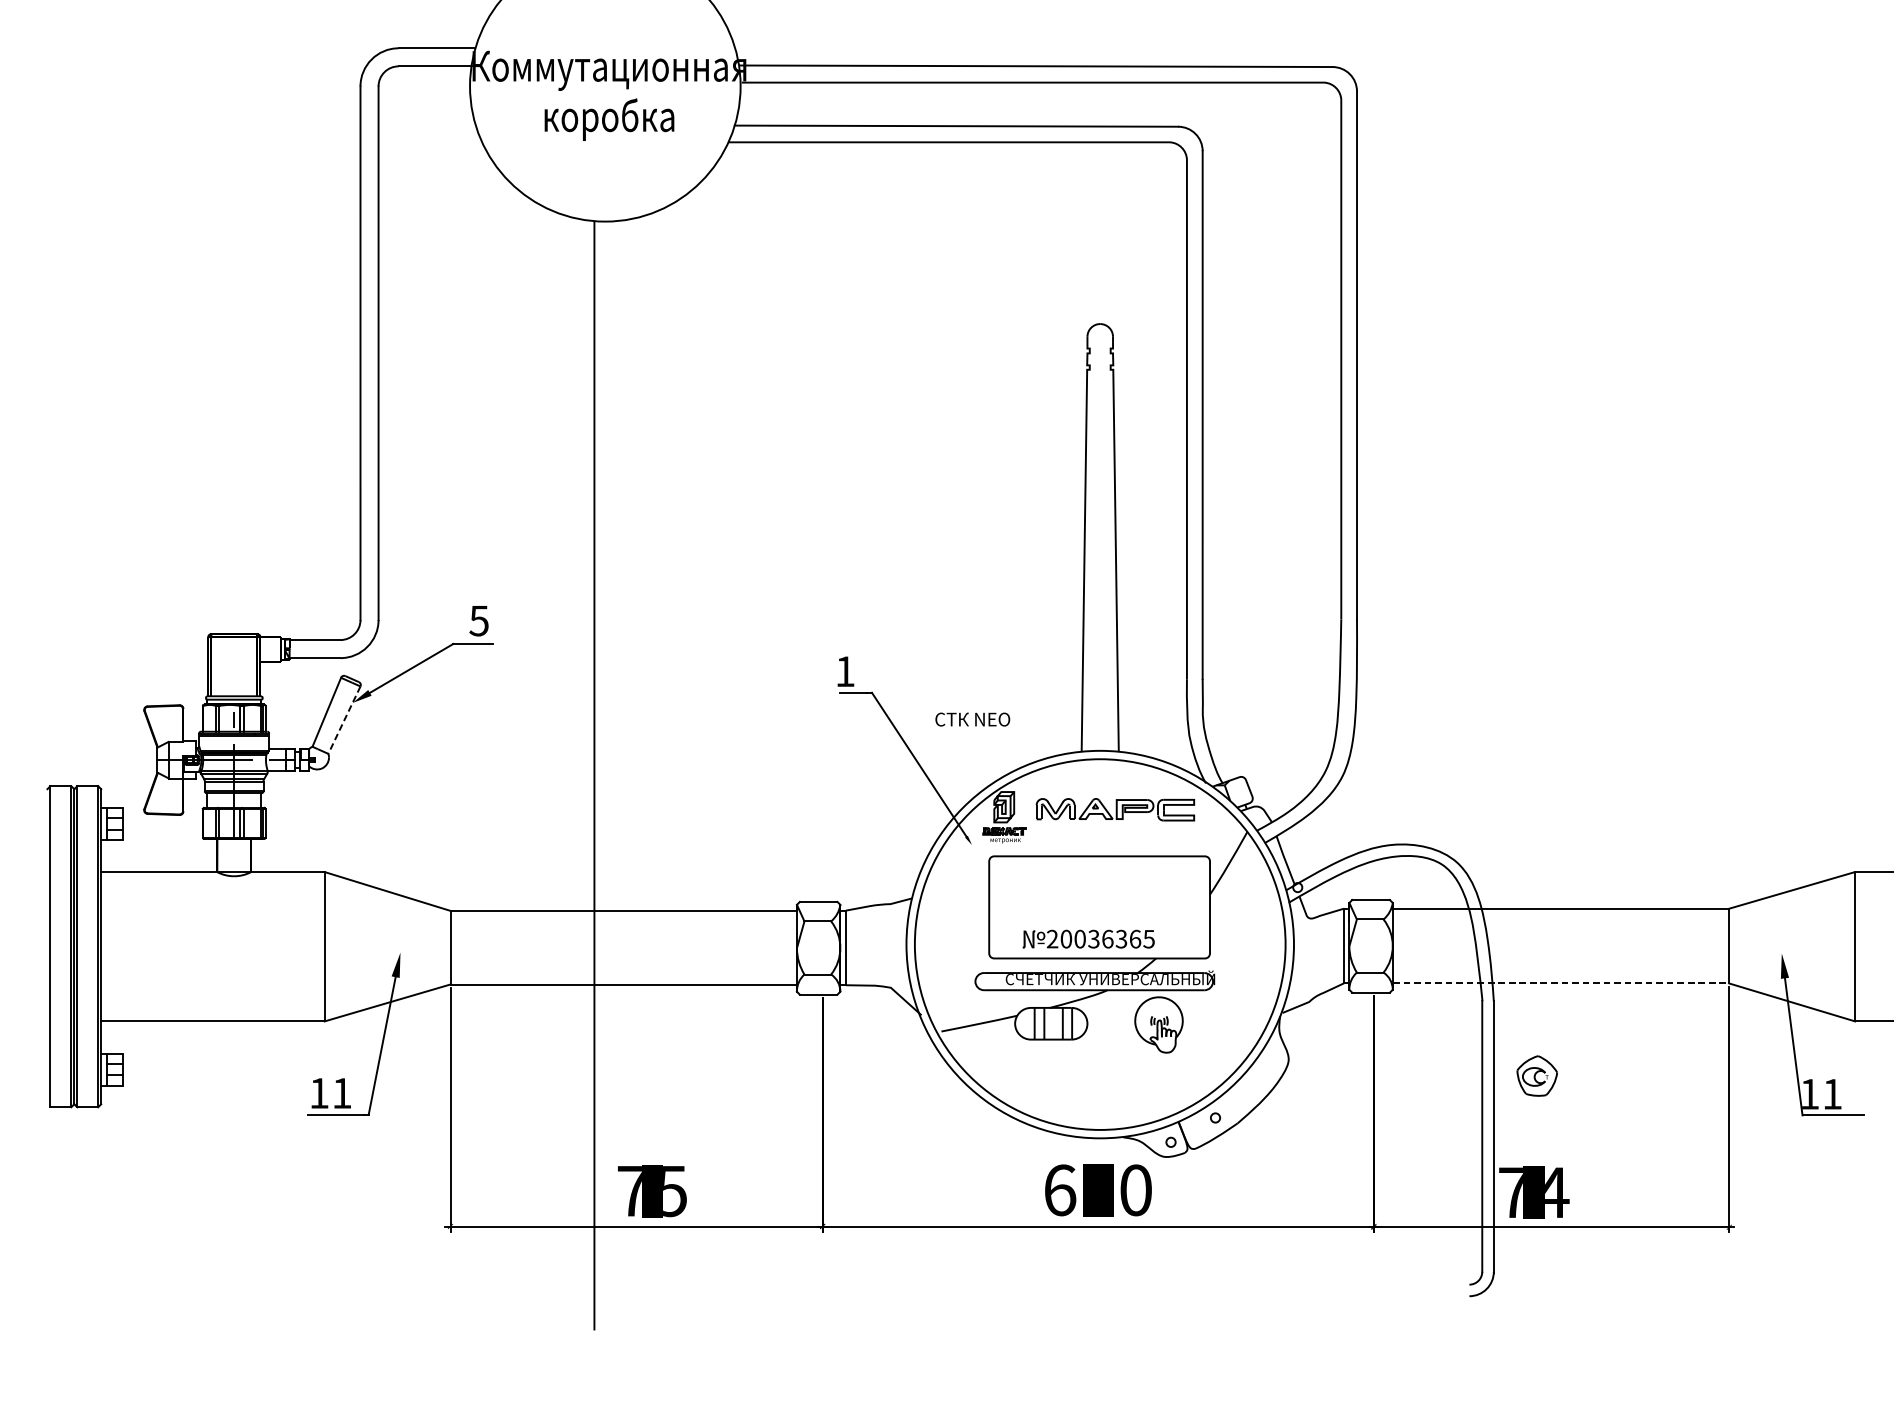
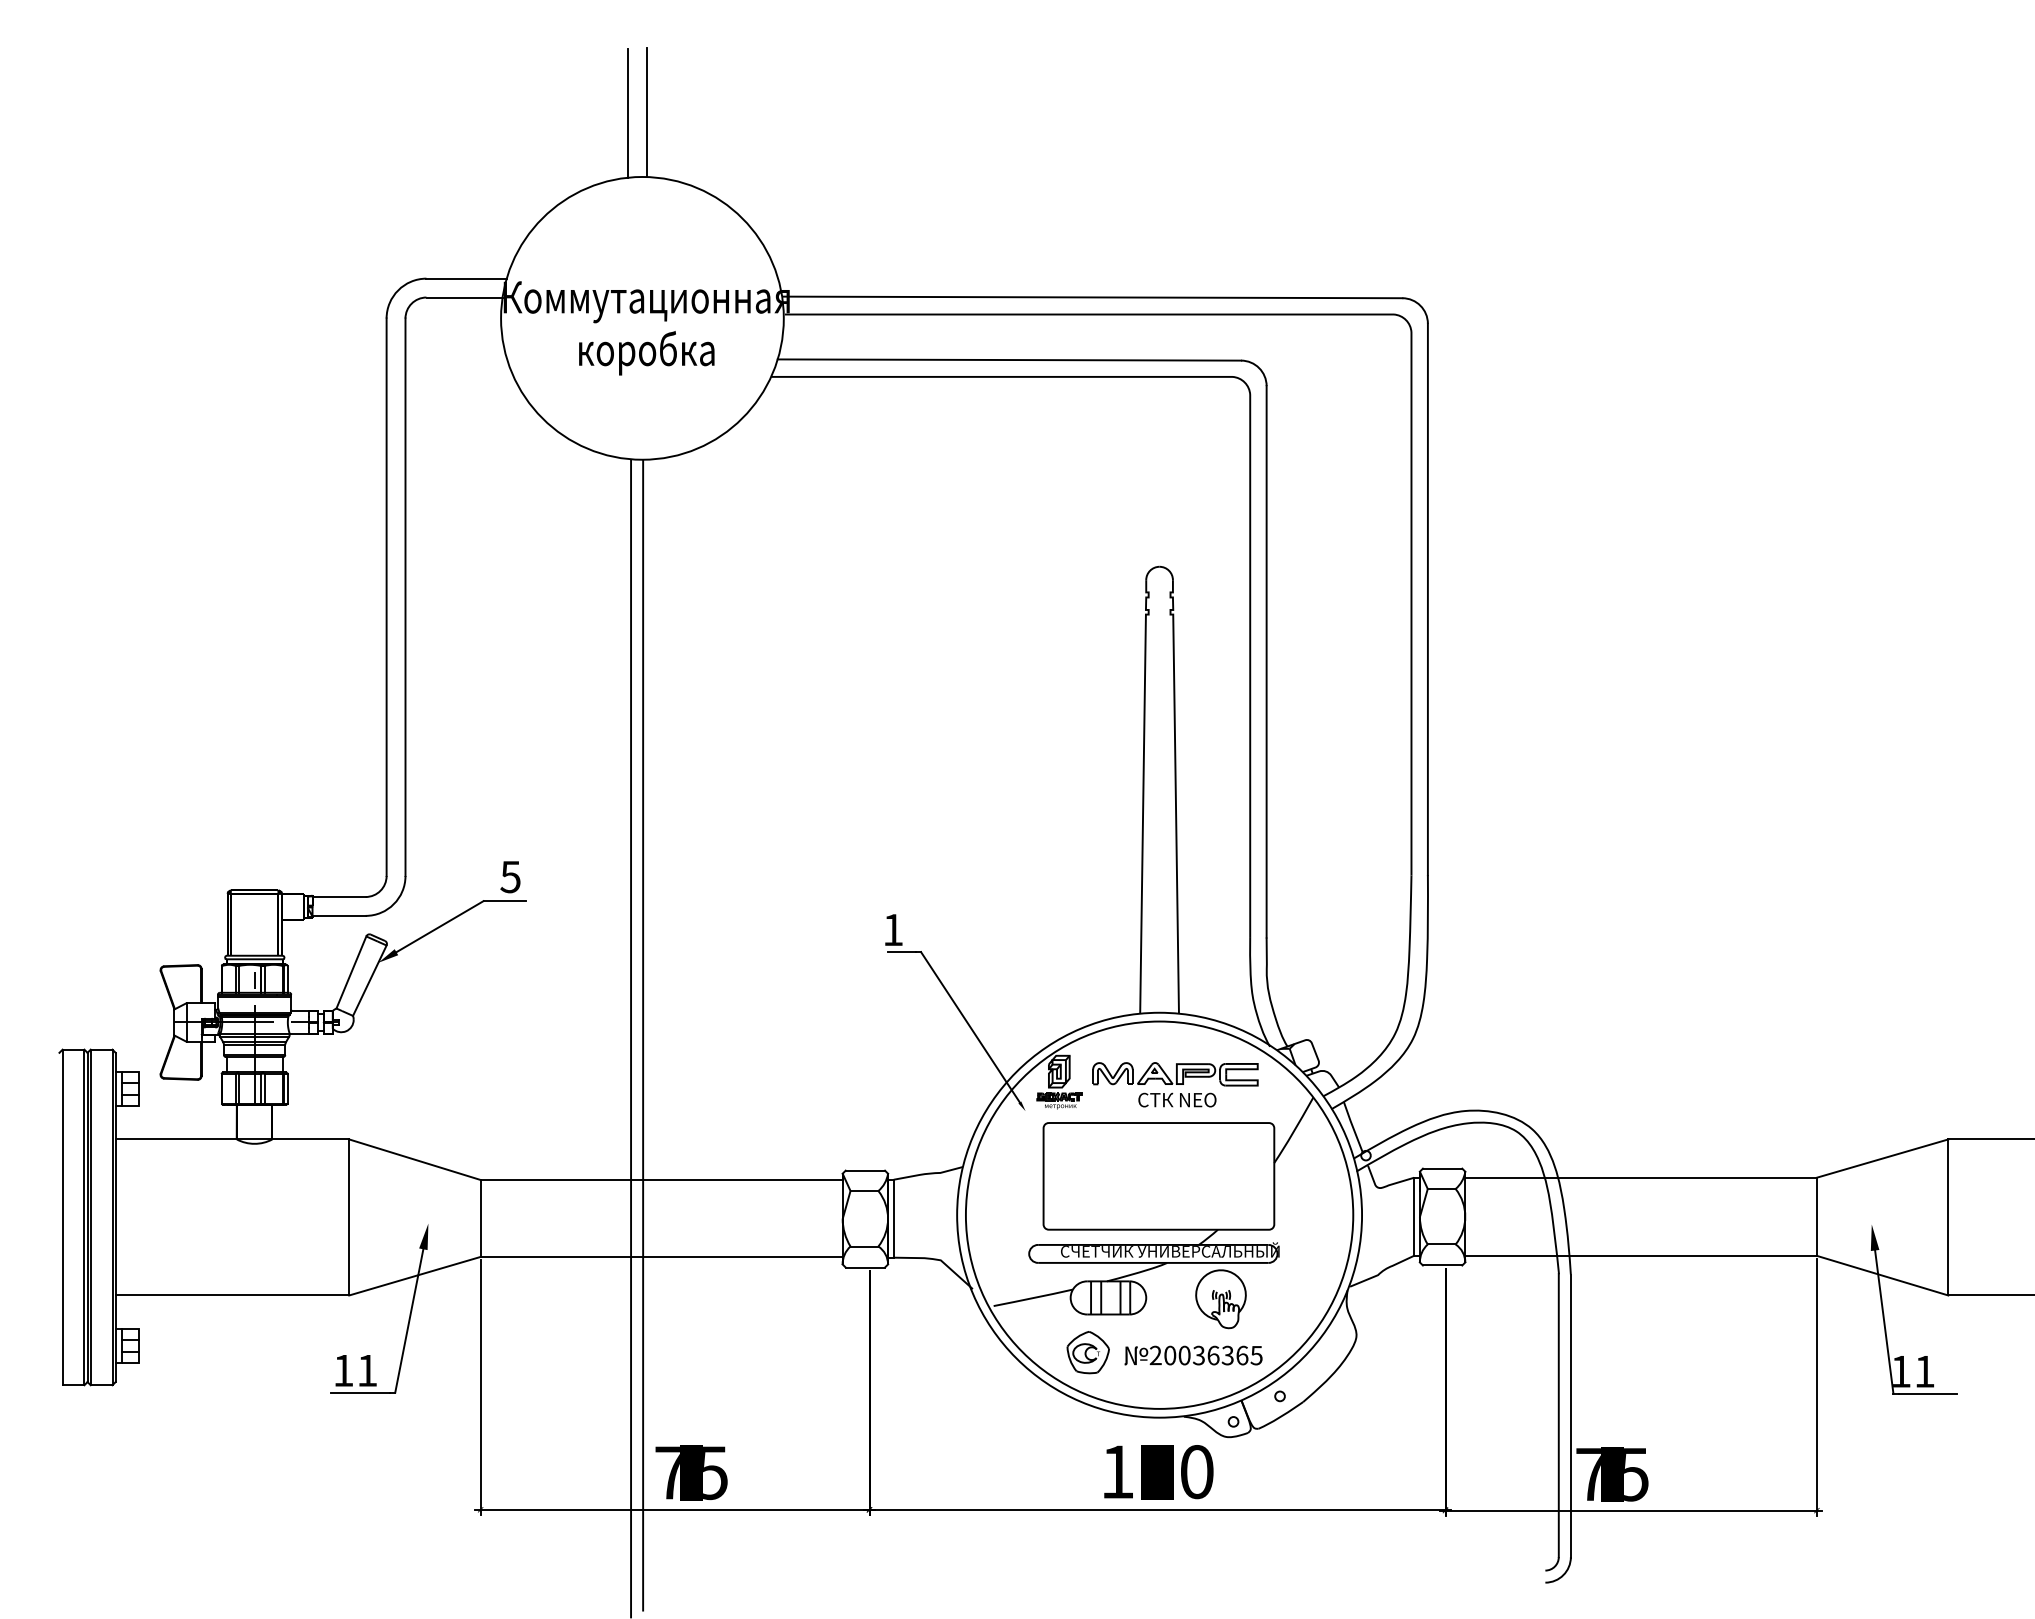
text: (972, 719) -> (1177, 1099), moved
line: (344, 720) -> (369, 981), dashed -> solid
line: (606, 772) -> (643, 1035), added
text: (1088, 939) -> (1193, 1355), moved
line: (1561, 983) -> (1641, 1255), dashed -> solid
part: (1536, 1075) -> (1087, 1352), moved
text: (1060, 1190) -> (1118, 1472), 610 -> 110
text: (1557, 1192) -> (1637, 1474), 74 -> 75

